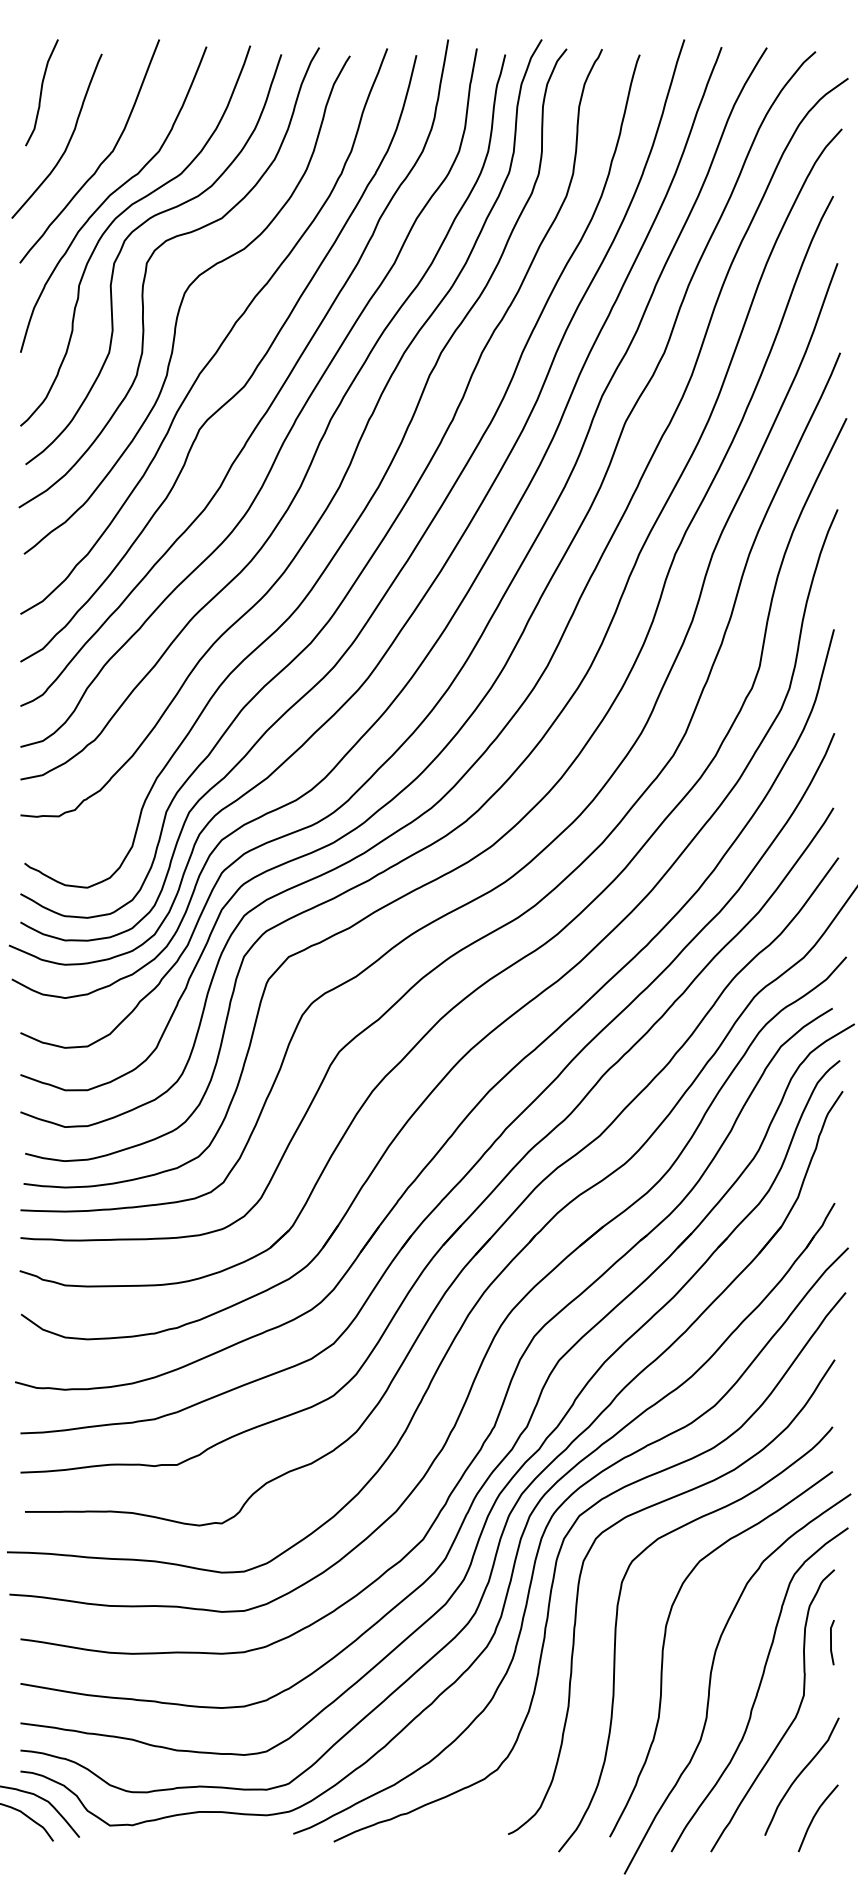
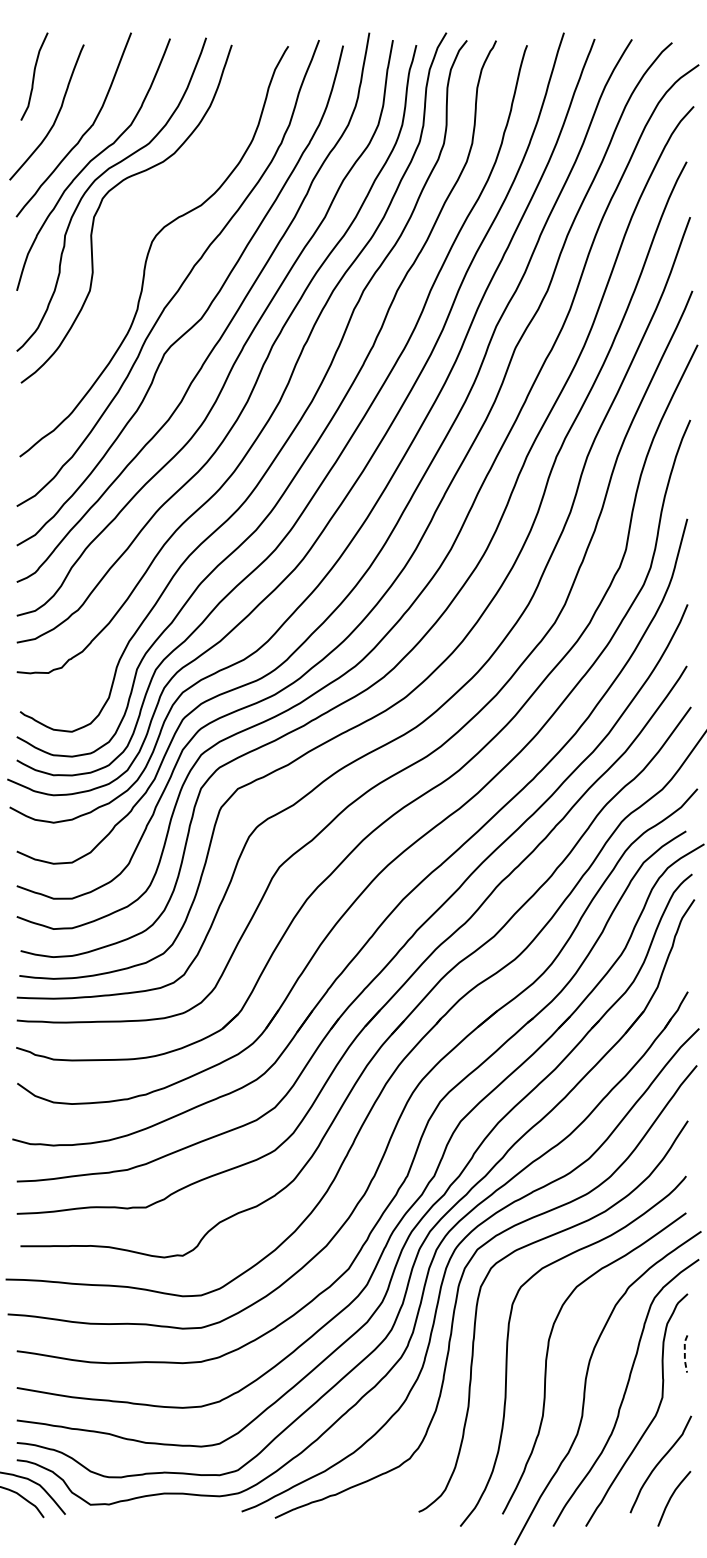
curve: (146, 274) -> (120, 226), removed
line: (831, 1642) -> (685, 1353), solid -> dashed

